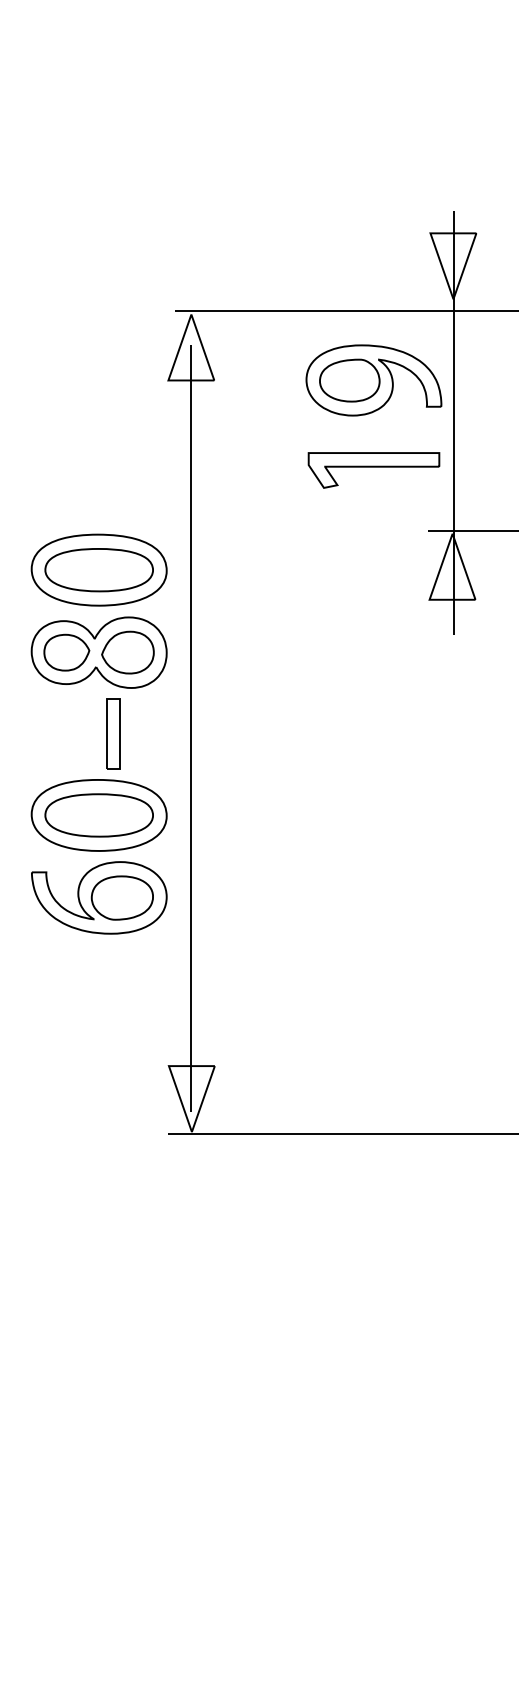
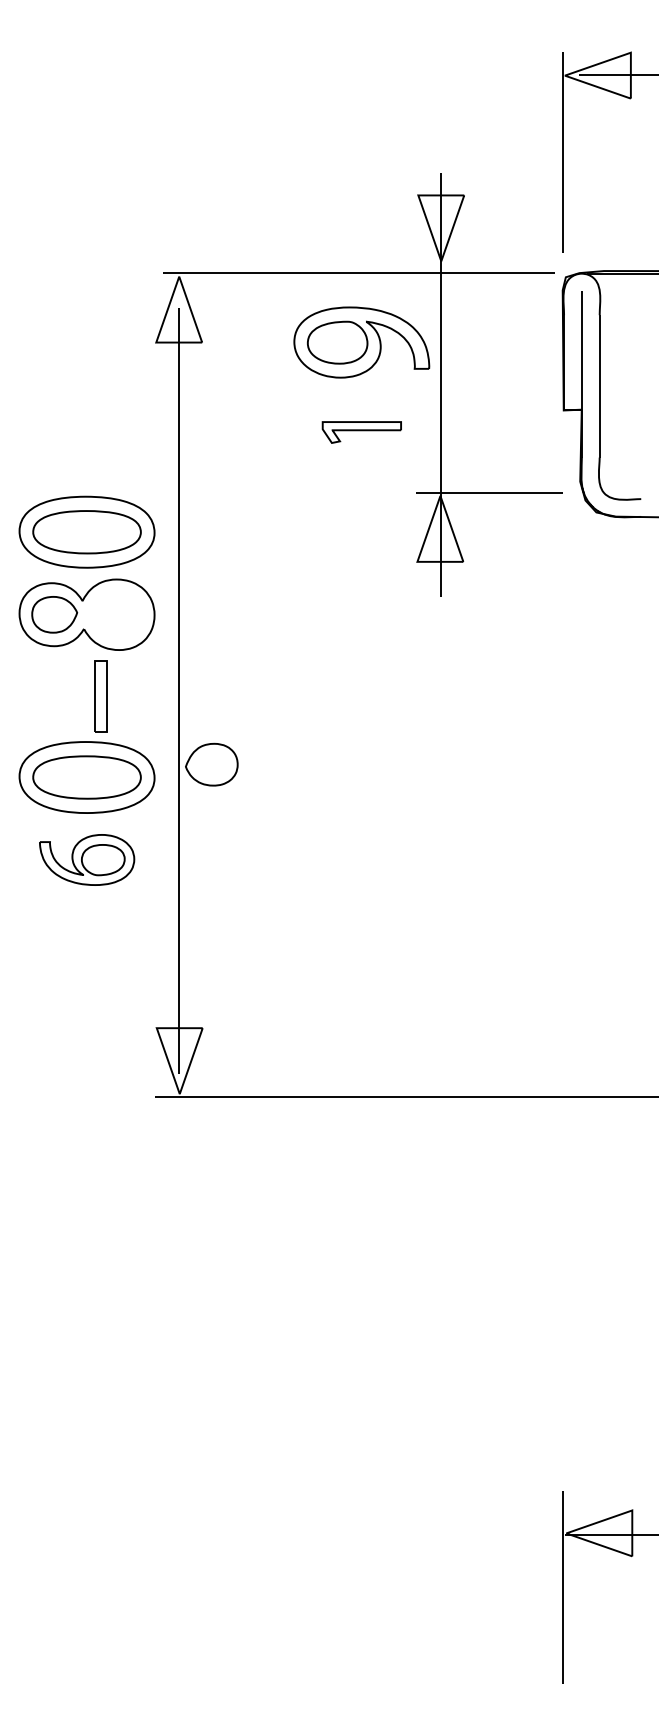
part: (373, 470) -> (361, 432), size x0.6
part: (127, 652) -> (211, 764), moved
part: (98, 897) -> (86, 859), size x0.7

